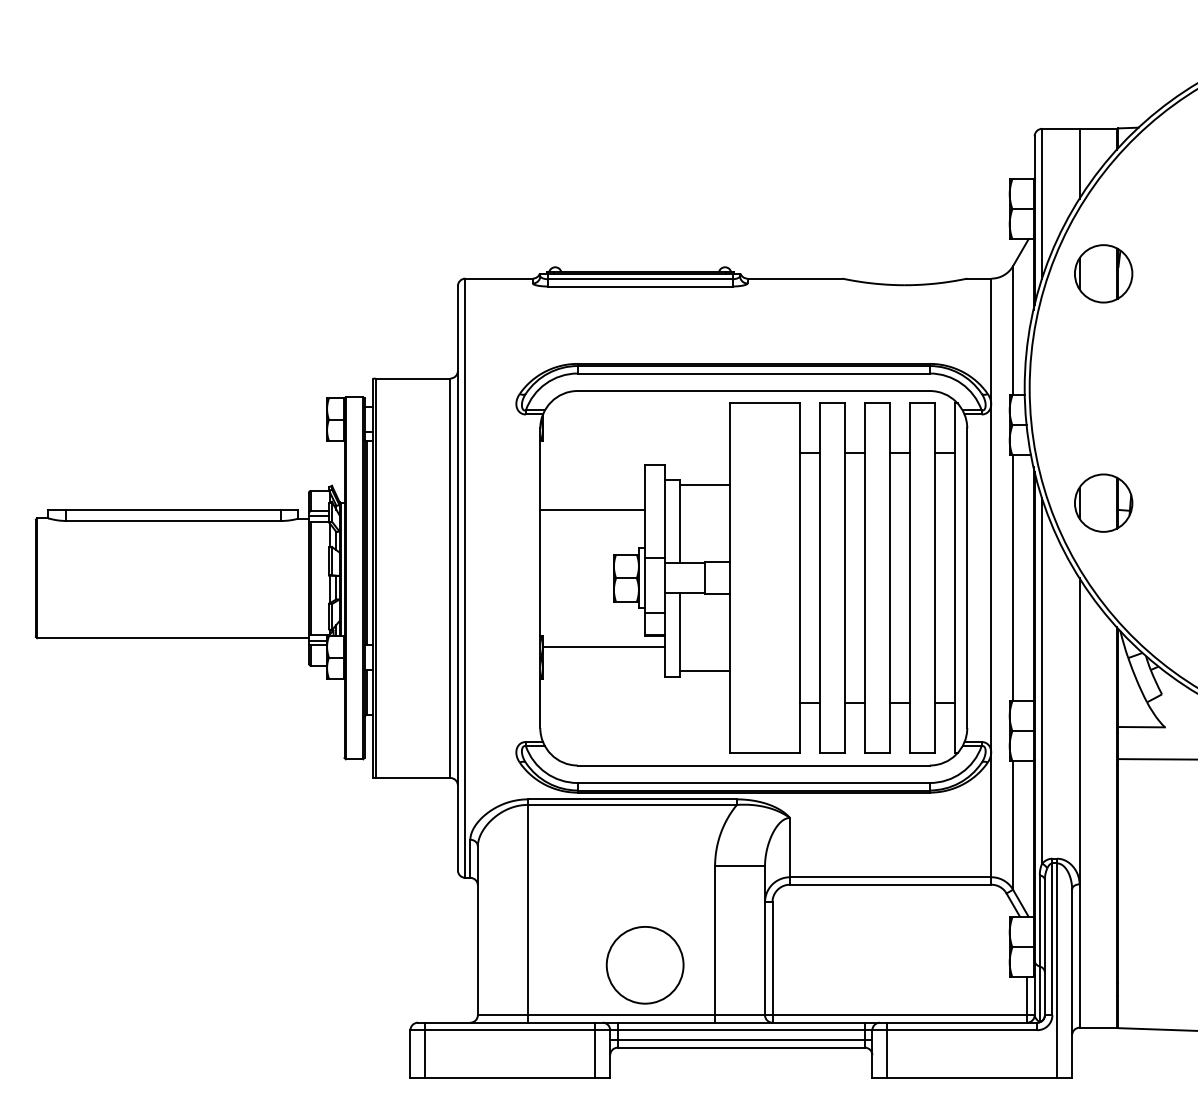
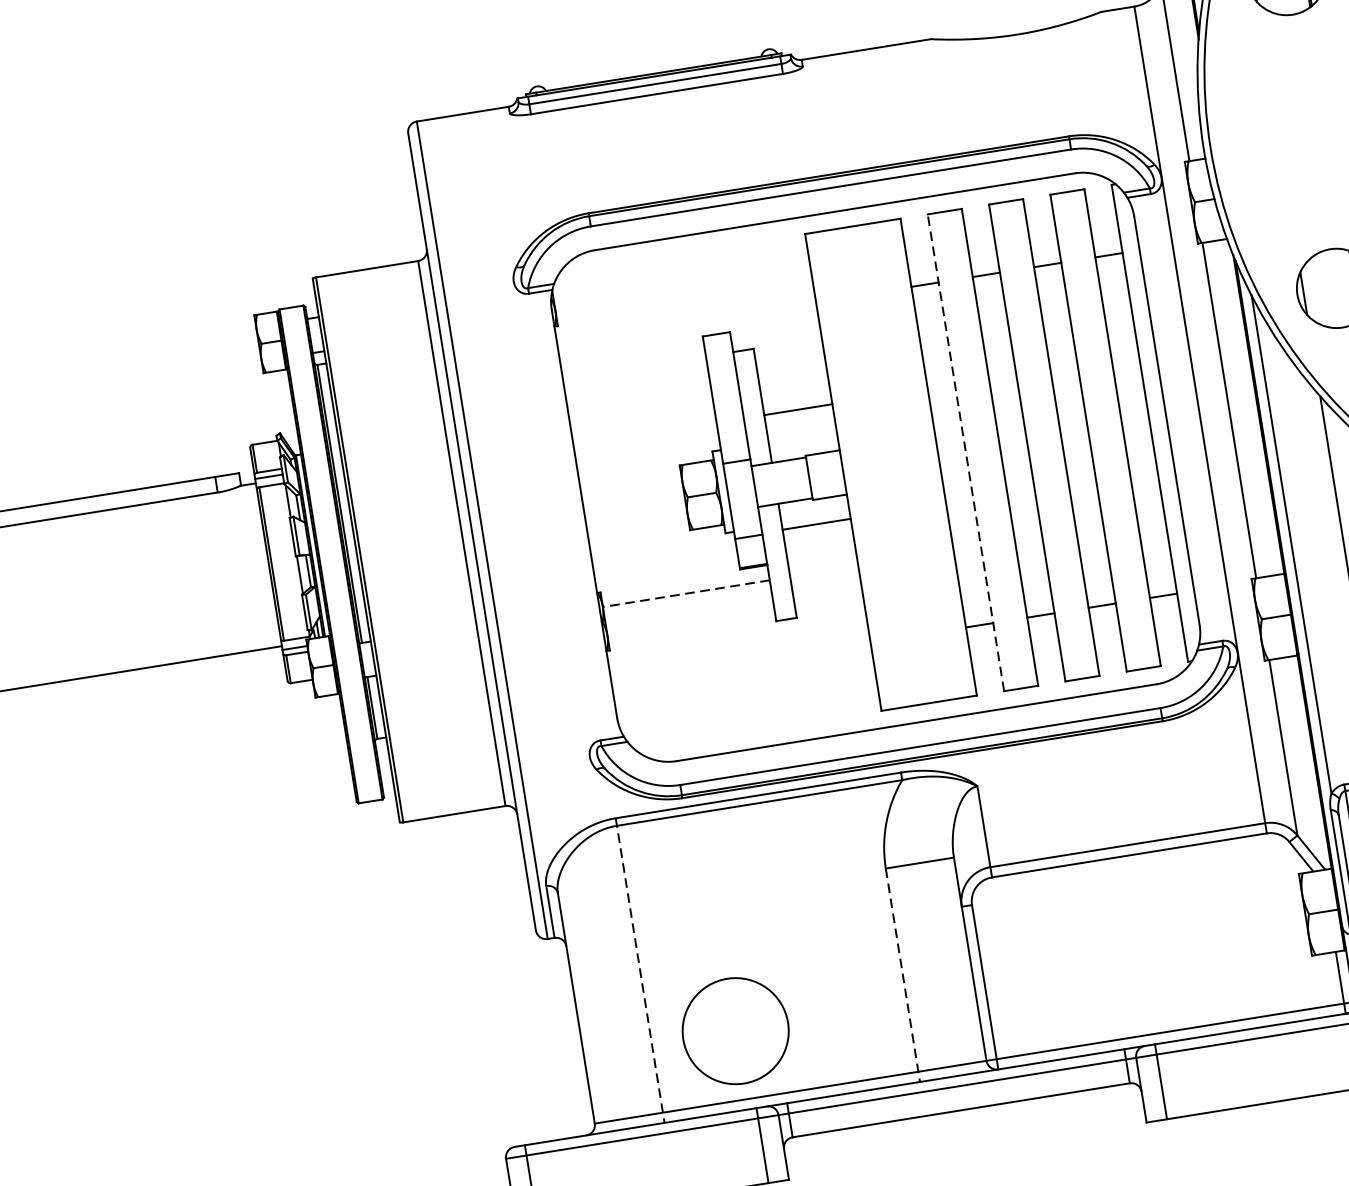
line: (705, 485) -> (798, 409), moved
line: (592, 509) -> (640, 408), removed
line: (819, 578) -> (965, 453), solid -> dashed
line: (603, 646) -> (685, 593), solid -> dashed
line: (705, 671) -> (817, 524), moved
line: (527, 911) -> (639, 971), solid -> dashed
line: (715, 944) -> (903, 975), solid -> dashed
circle: (644, 965) -> (734, 1031), moved
line: (741, 1040) -> (959, 1100), removed

